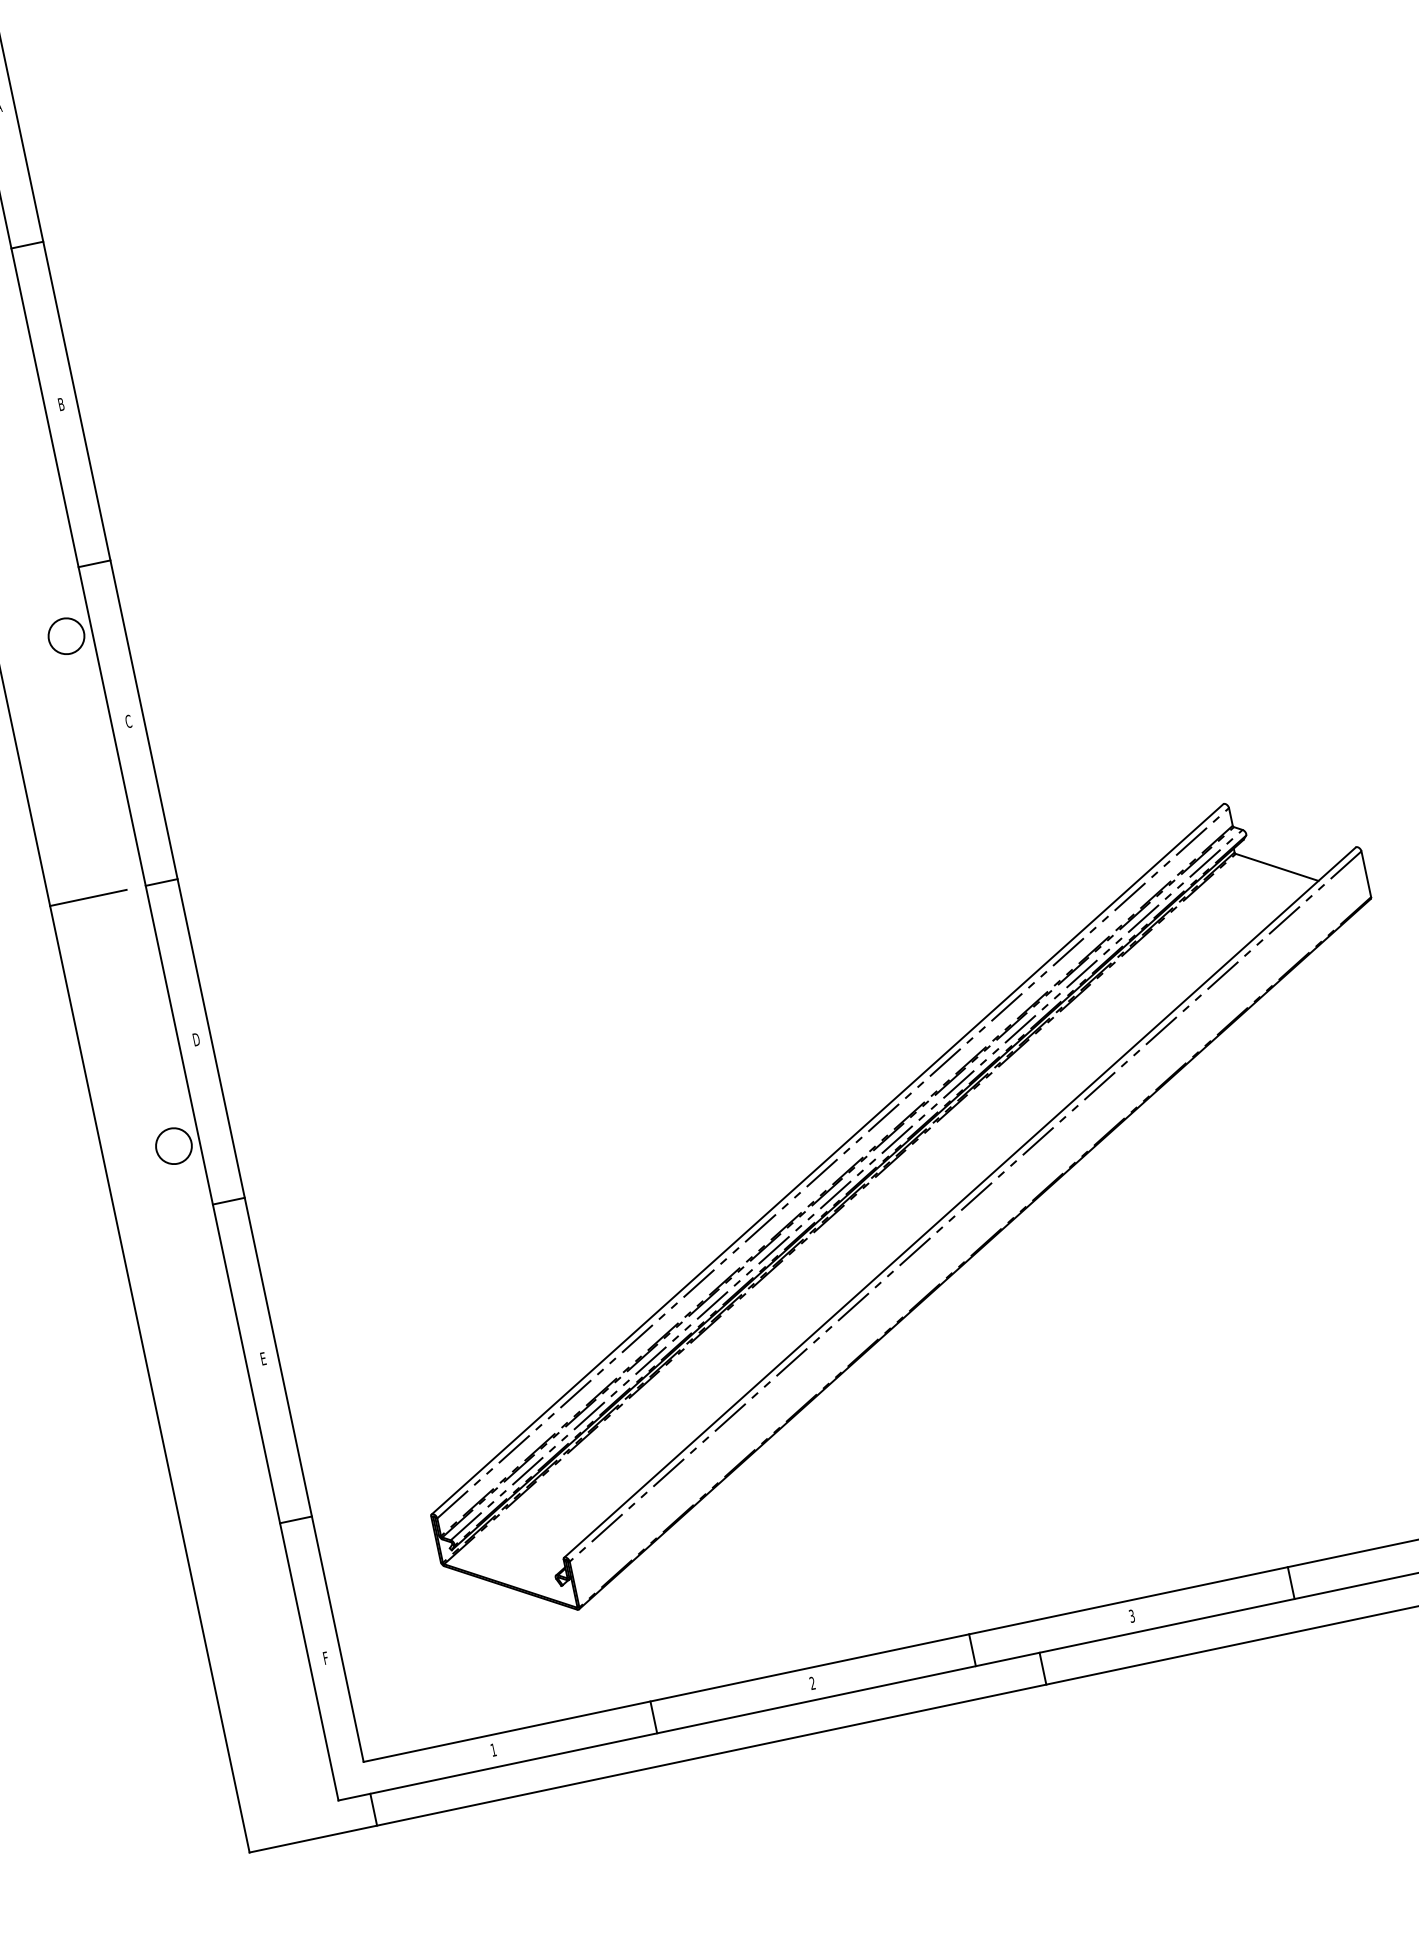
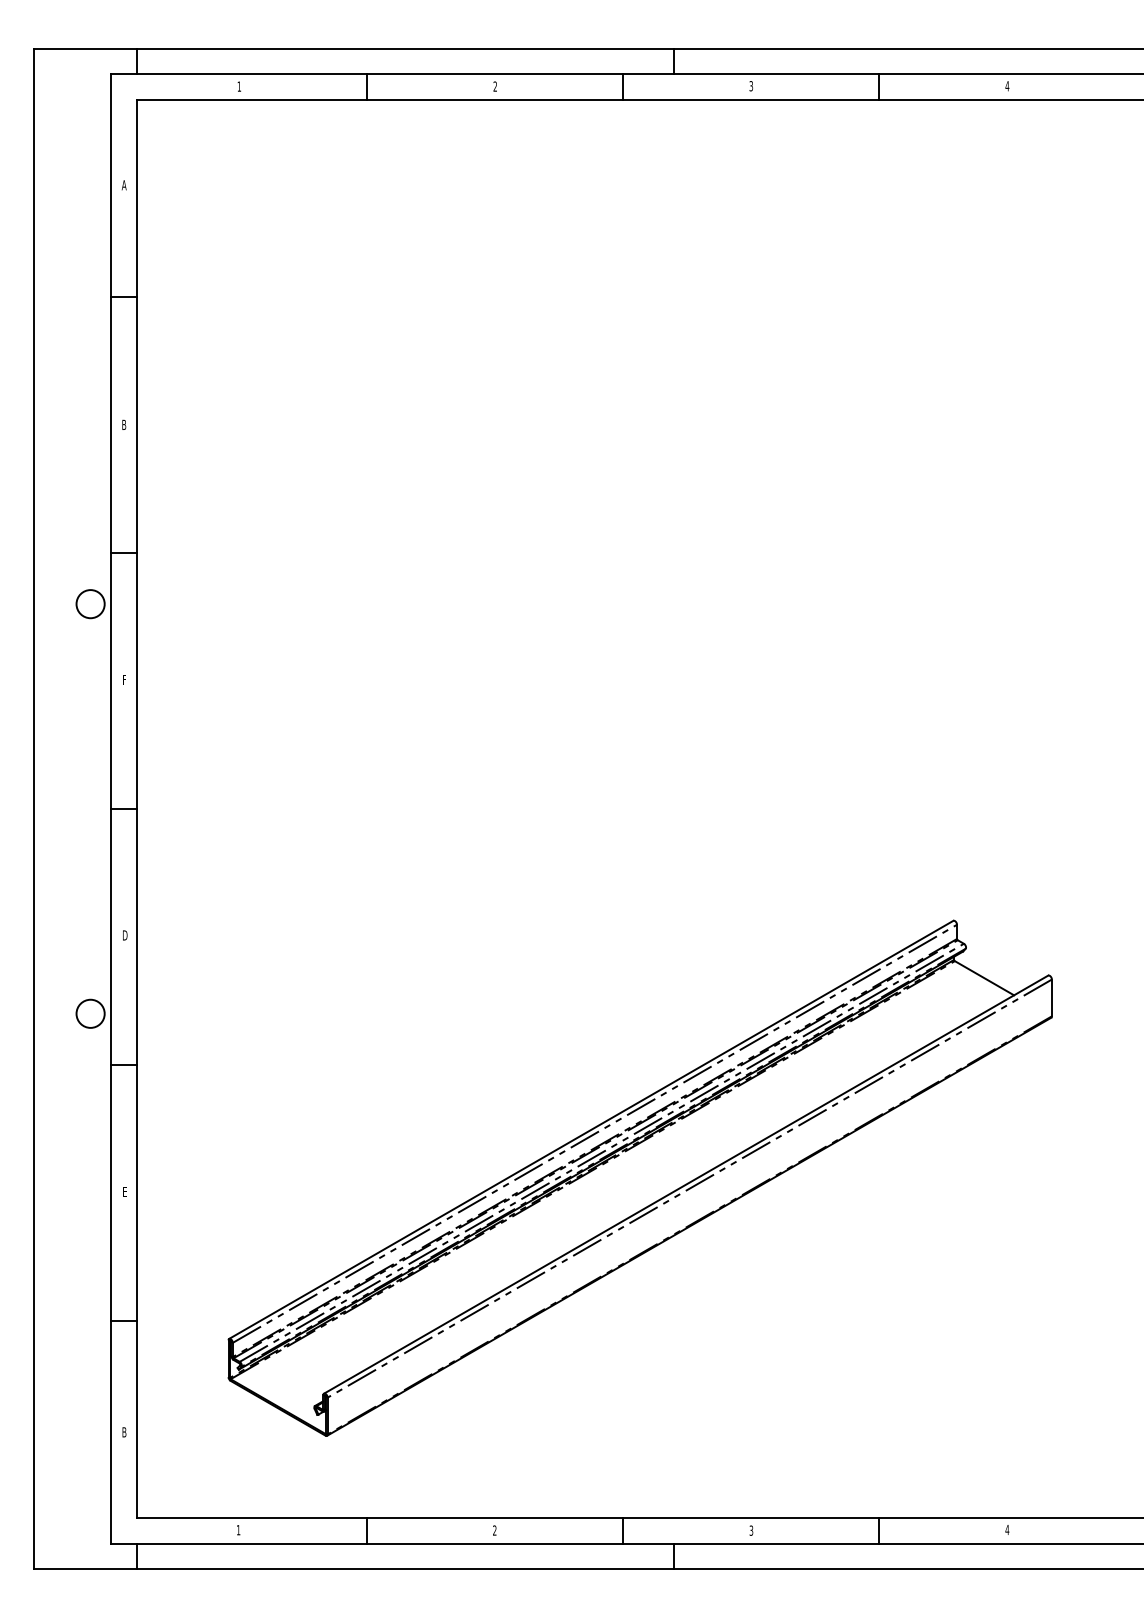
text: (128, 721) -> (124, 679), C -> F
line: (87, 898) -> (64, 809), removed
text: (325, 1658) -> (124, 1432), F -> B

